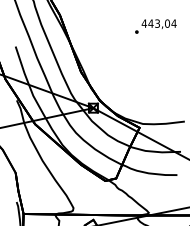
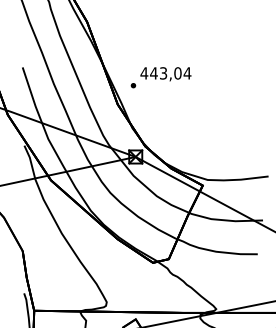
text: (155, 26) -> (160, 77), moved

